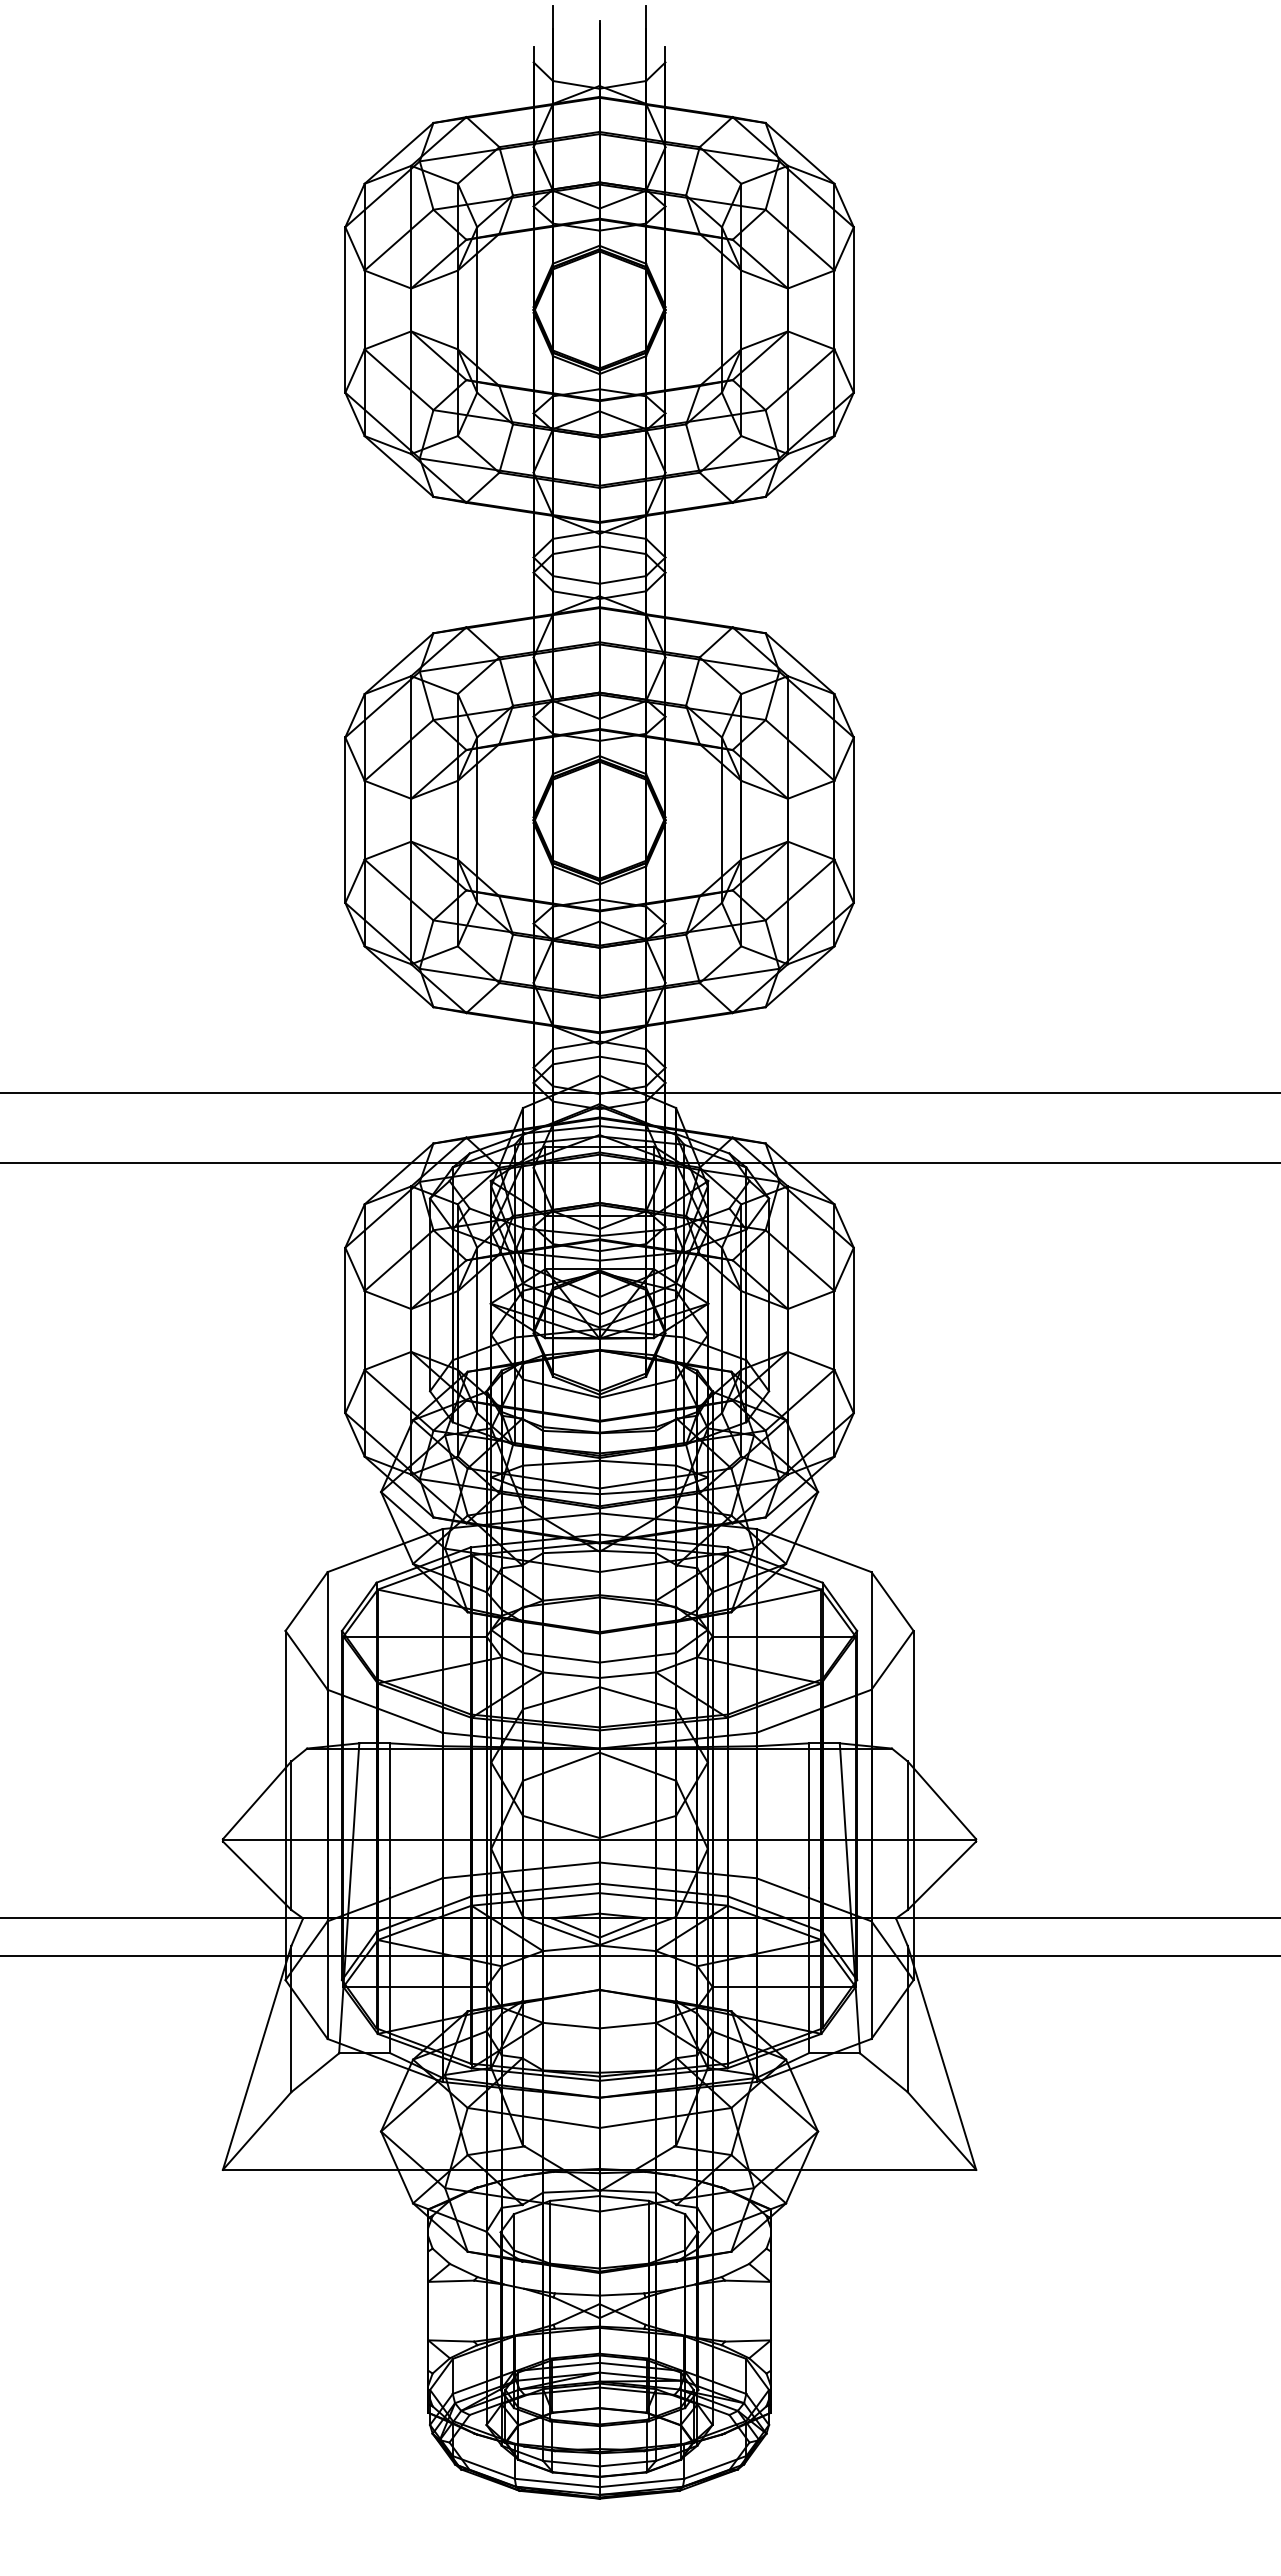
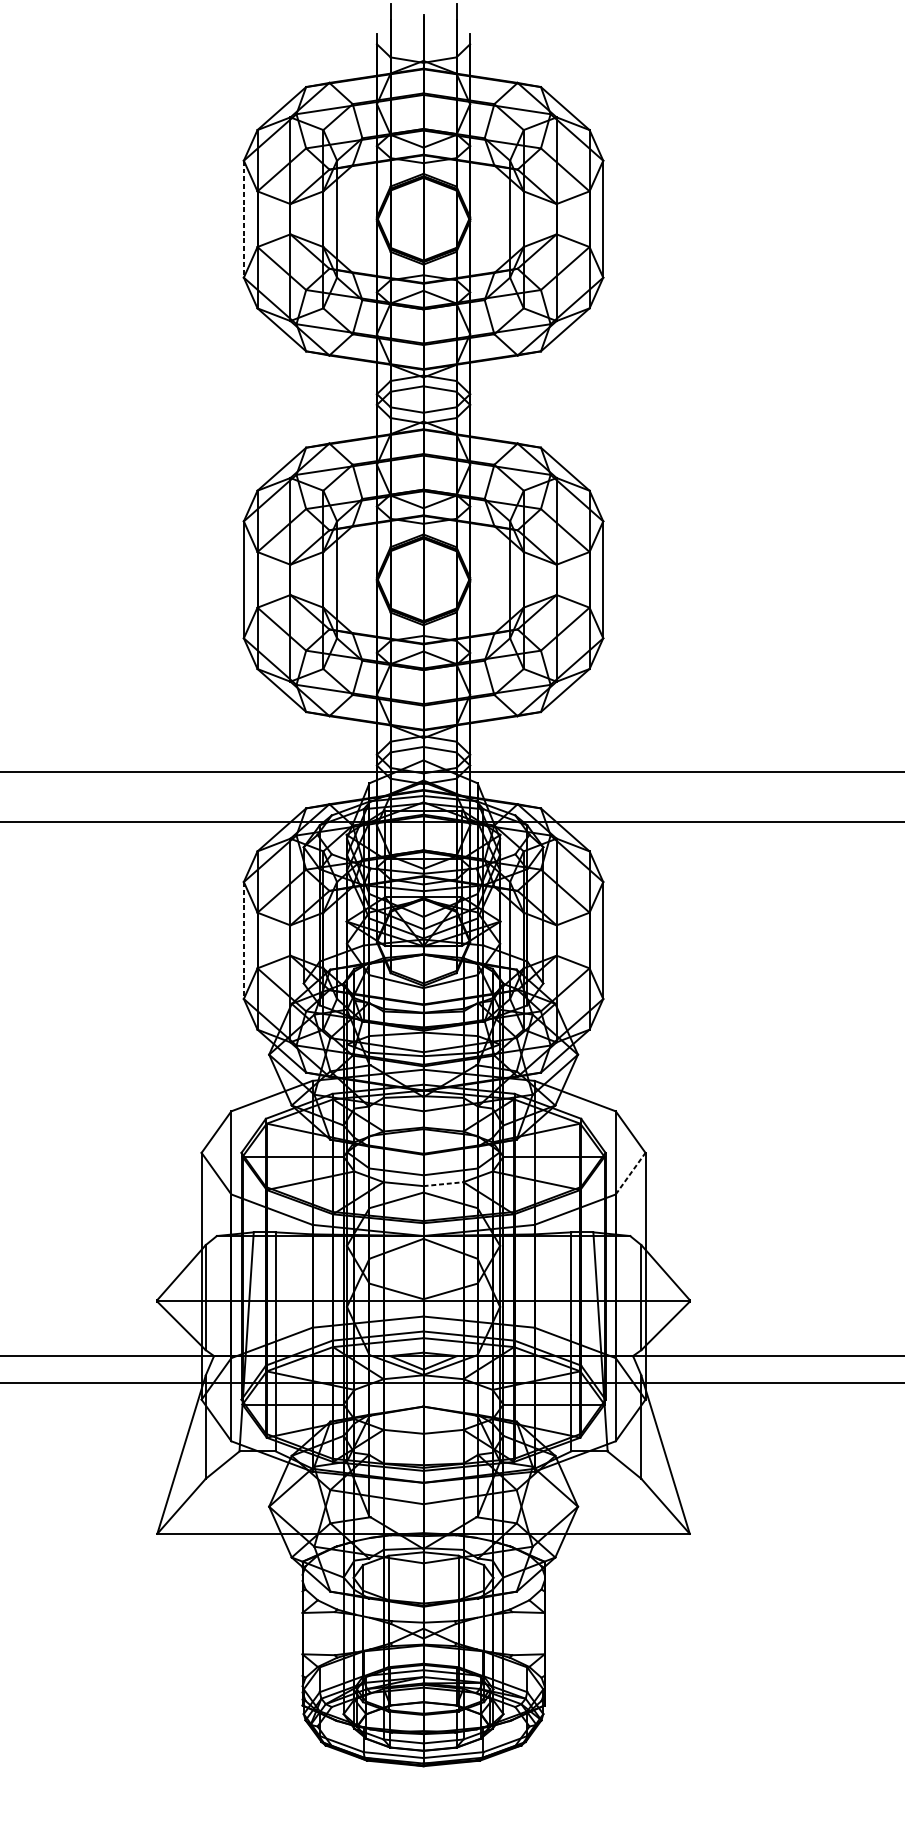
line: (345, 309) -> (243, 218), solid -> dashed
line: (345, 1330) -> (243, 940), solid -> dashed
line: (892, 1659) -> (630, 1173), solid -> dashed
line: (628, 1675) -> (444, 1184), solid -> dashed

